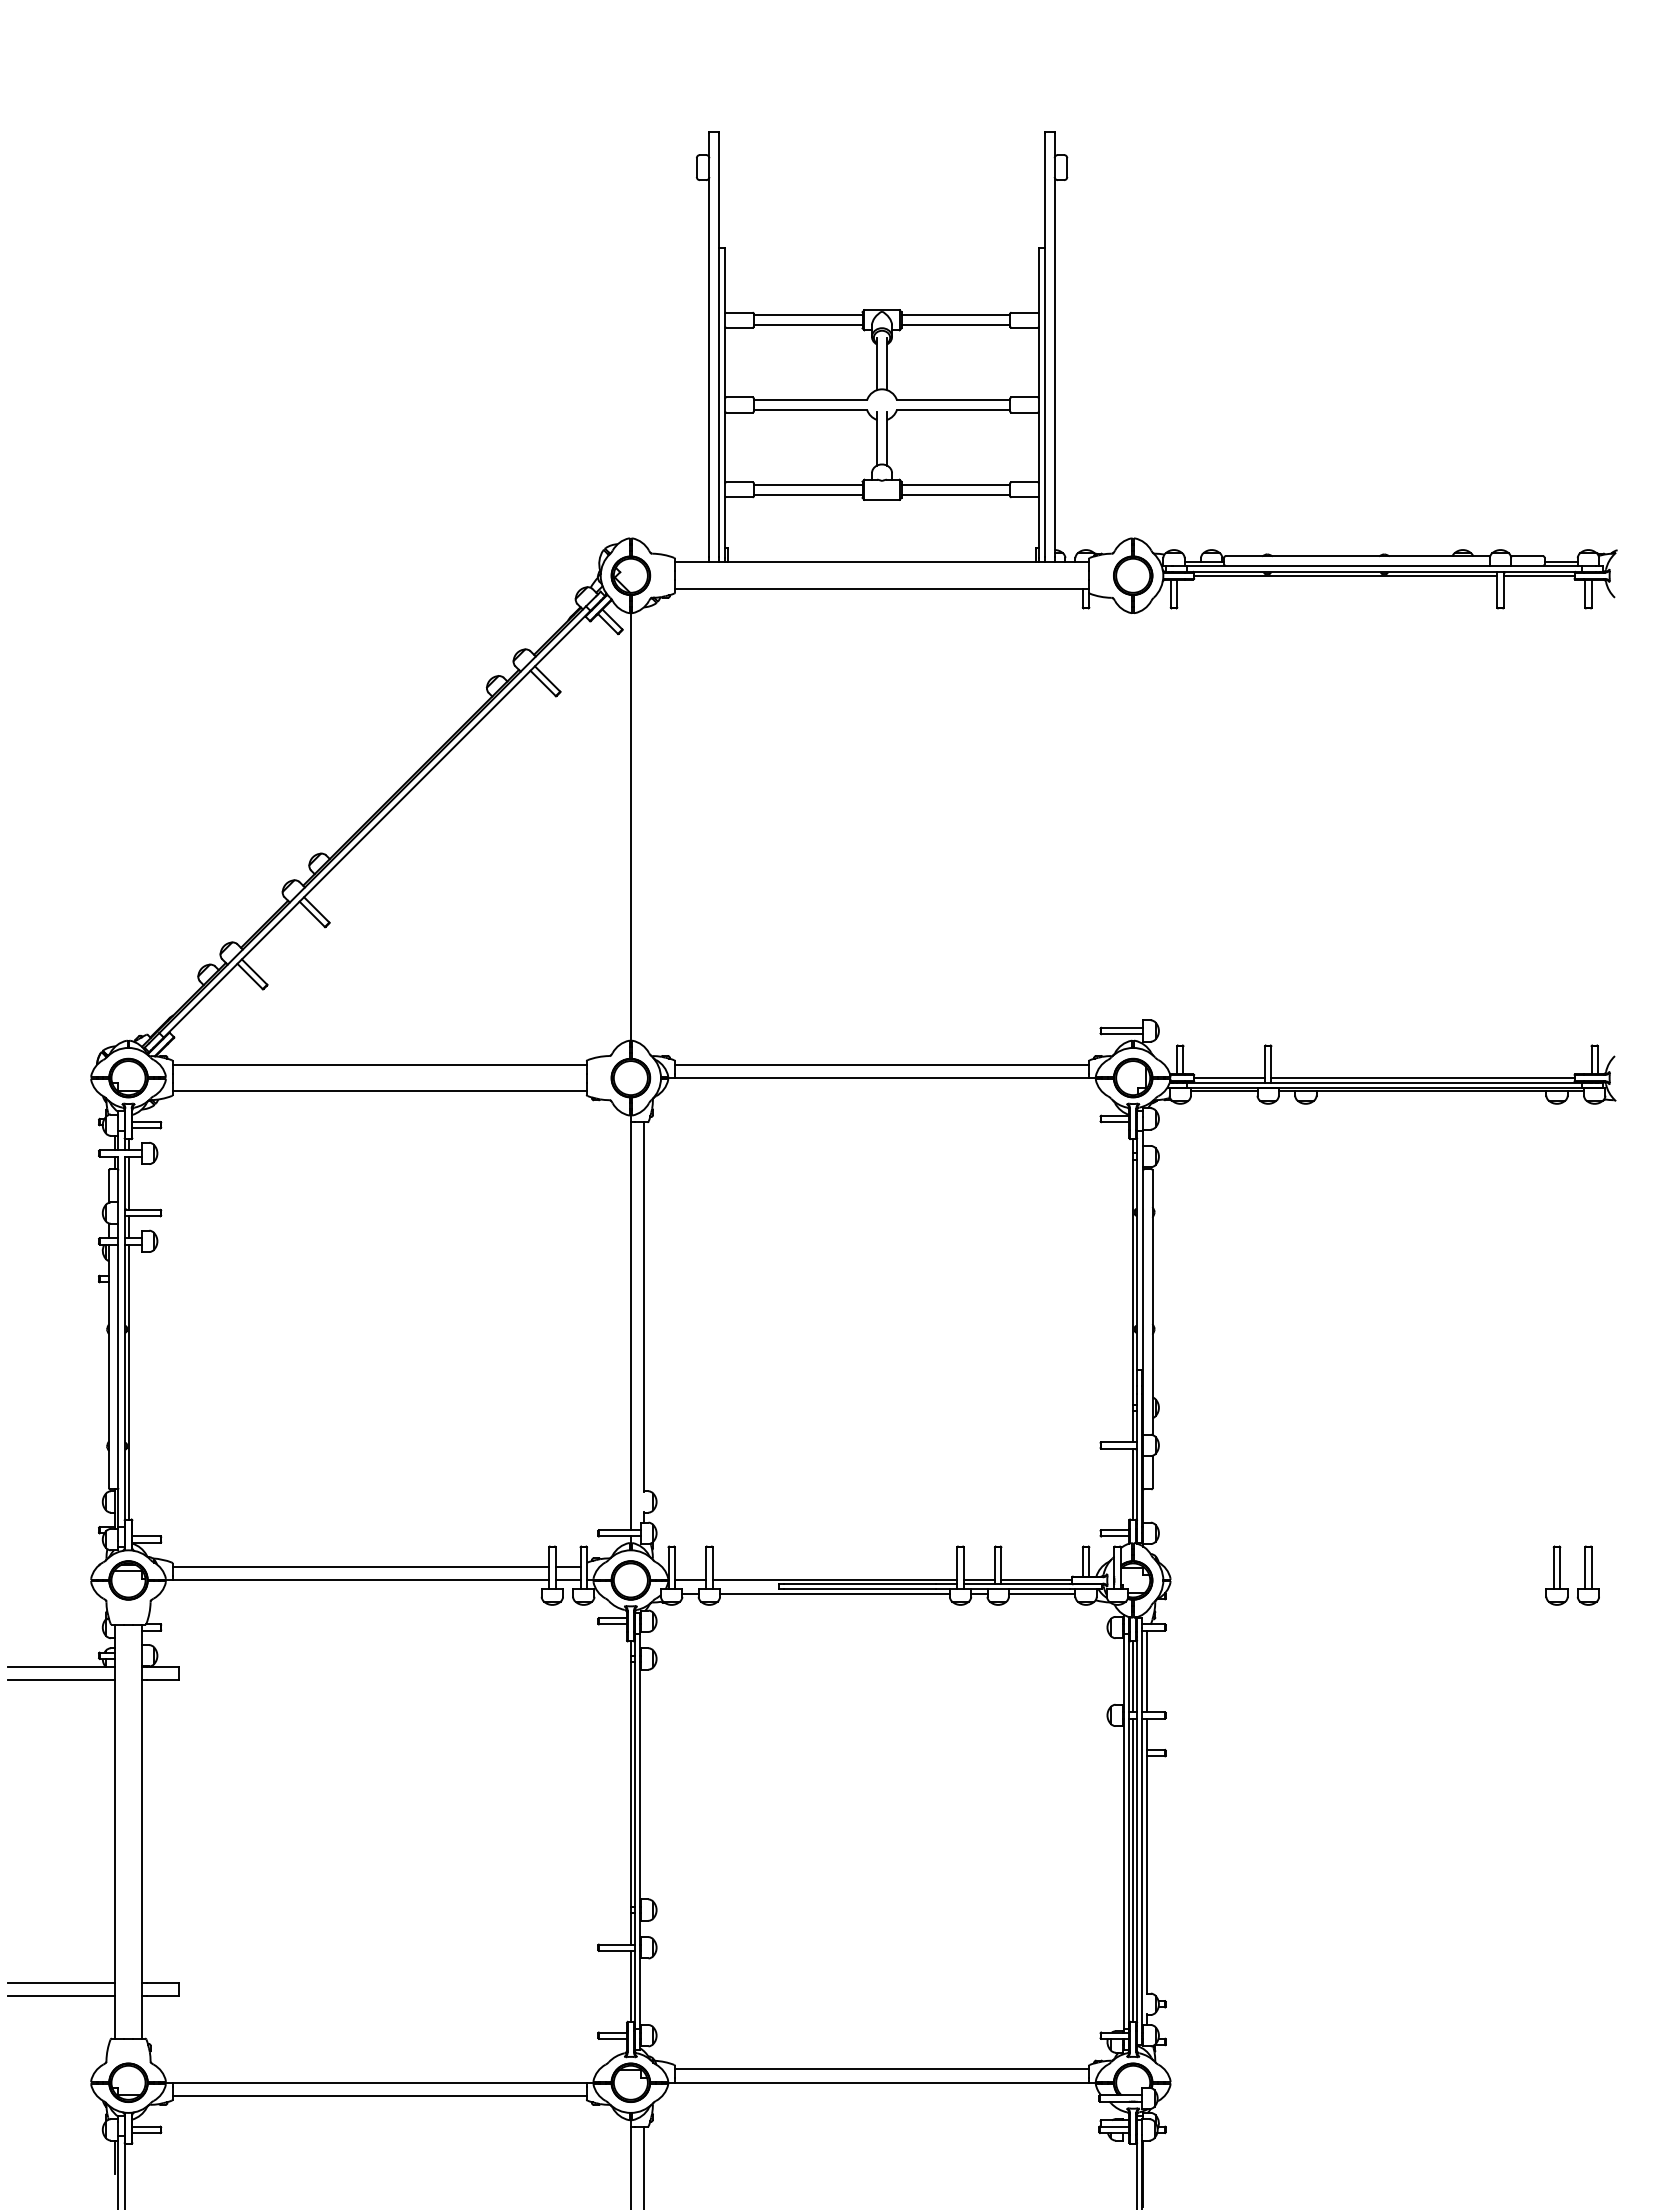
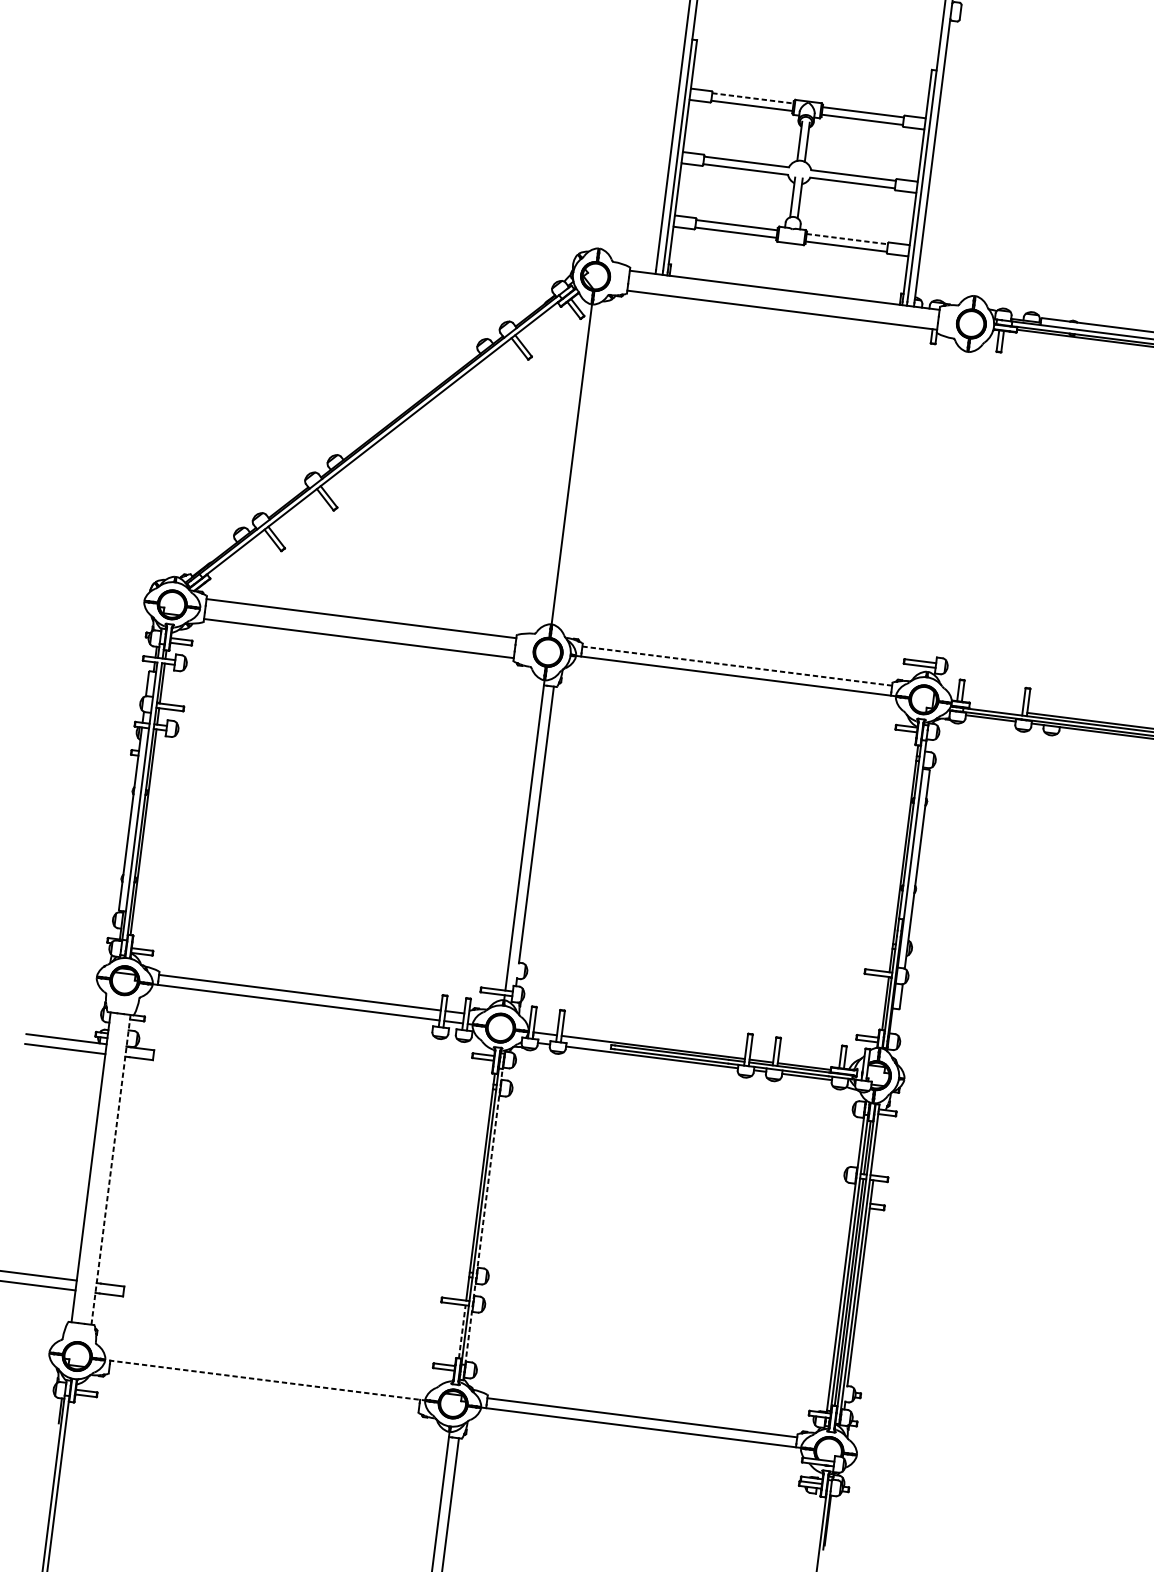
line: (808, 315) -> (753, 98), solid -> dashed
line: (956, 484) -> (847, 239), solid -> dashed
line: (881, 1064) -> (736, 665), solid -> dashed
line: (1229, 1078) -> (995, 709), removed
line: (1146, 1671) -> (877, 1145), removed
line: (640, 1831) -> (484, 1216), solid -> dashed
line: (141, 1832) -> (110, 1170), solid -> dashed
line: (630, 1985) -> (462, 1331), solid -> dashed
line: (379, 2082) -> (265, 1380), solid -> dashed
line: (379, 2096) -> (263, 1390), removed

